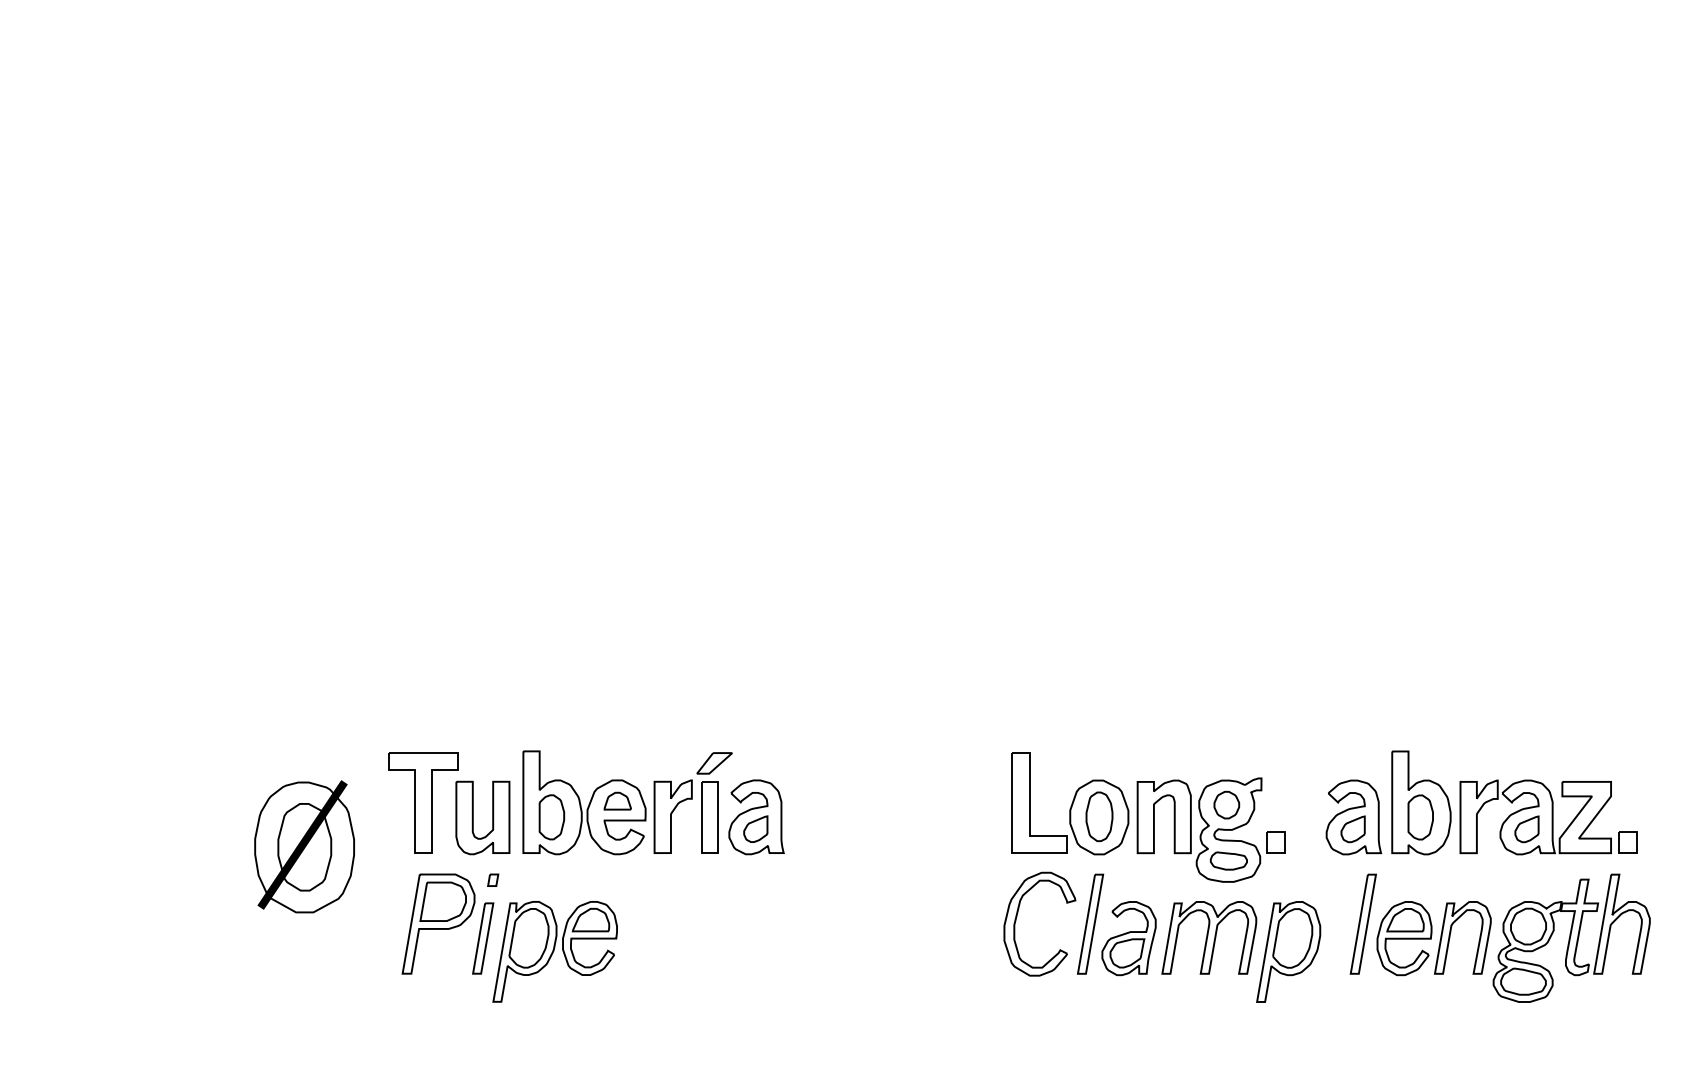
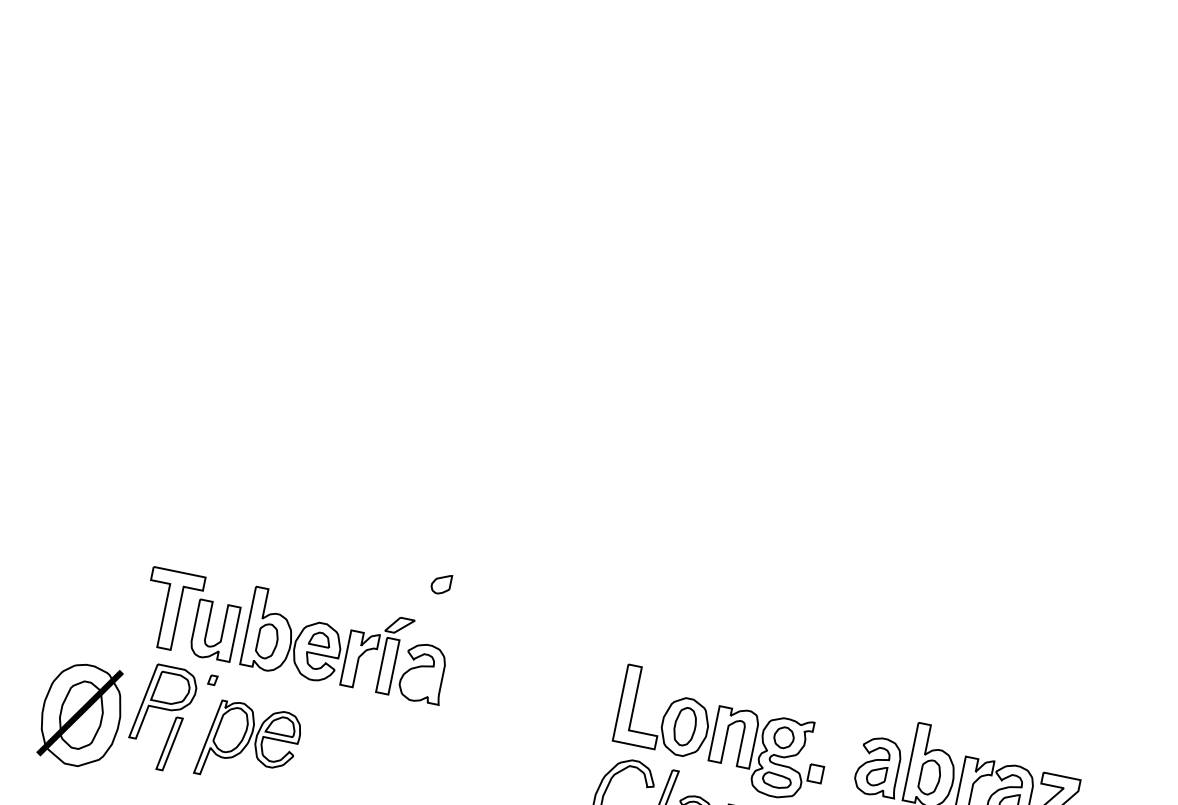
part: (755, 828) -> (441, 583), moved
part: (304, 846) -> (81, 714), moved
part: (483, 938) -> (169, 743), moved

